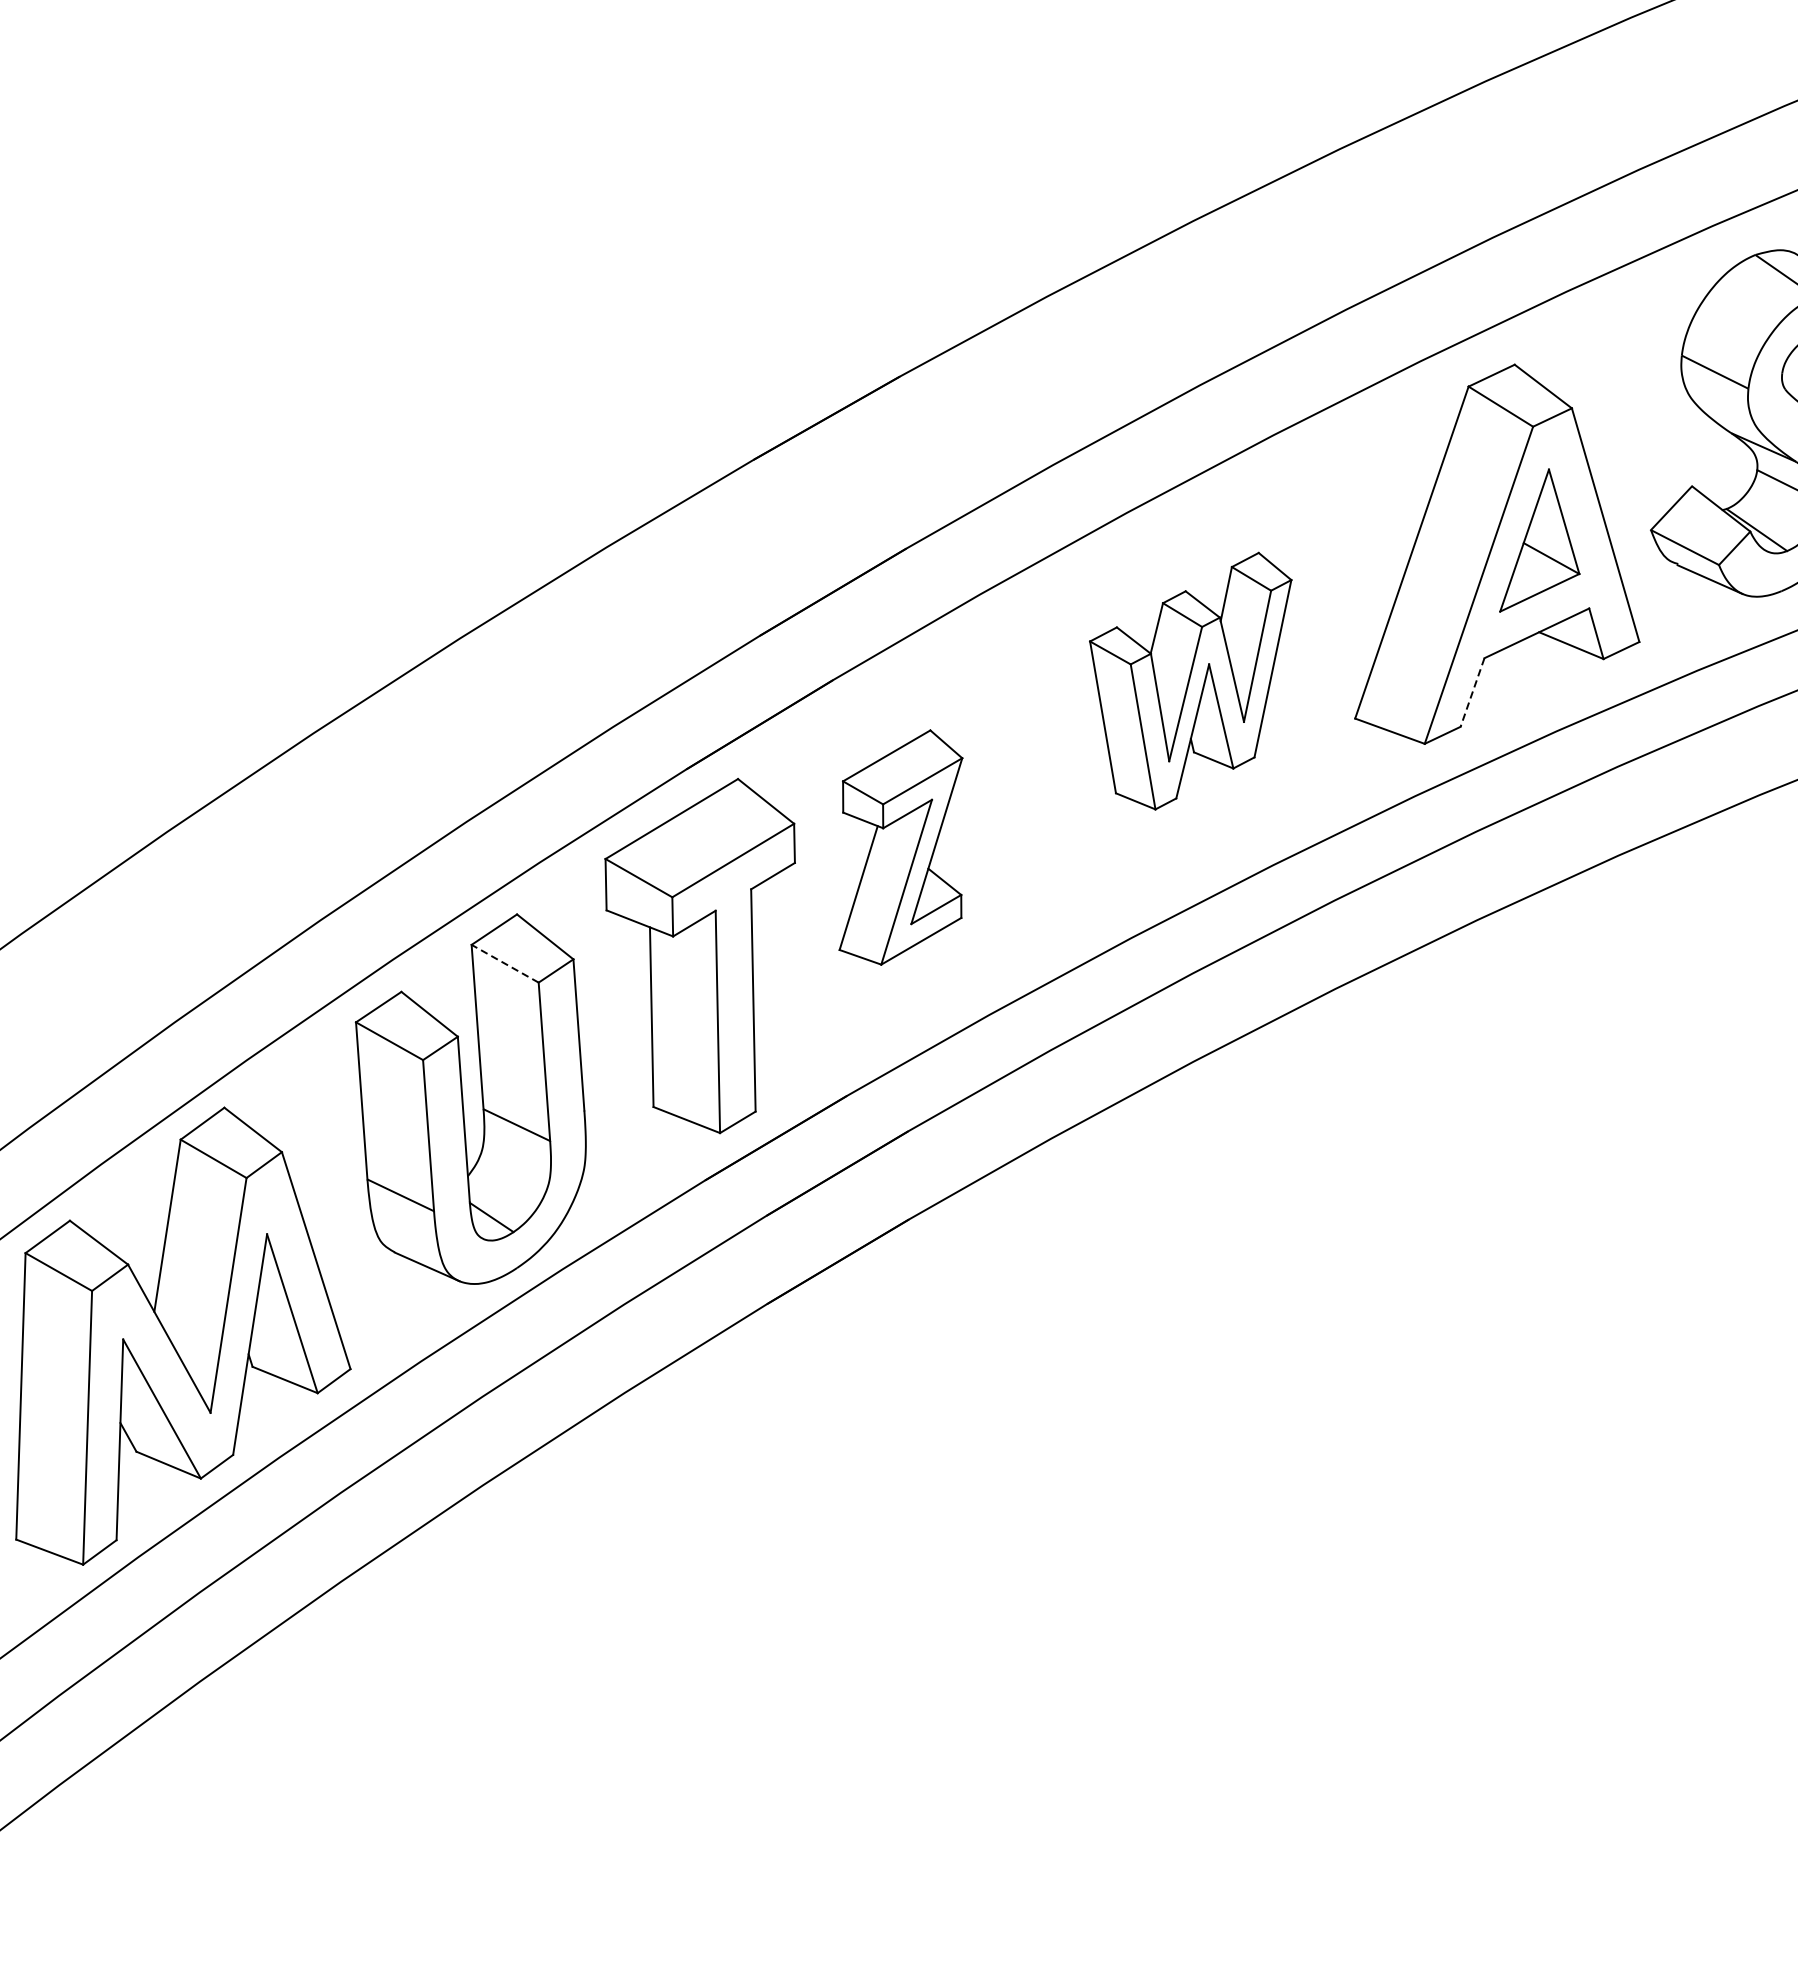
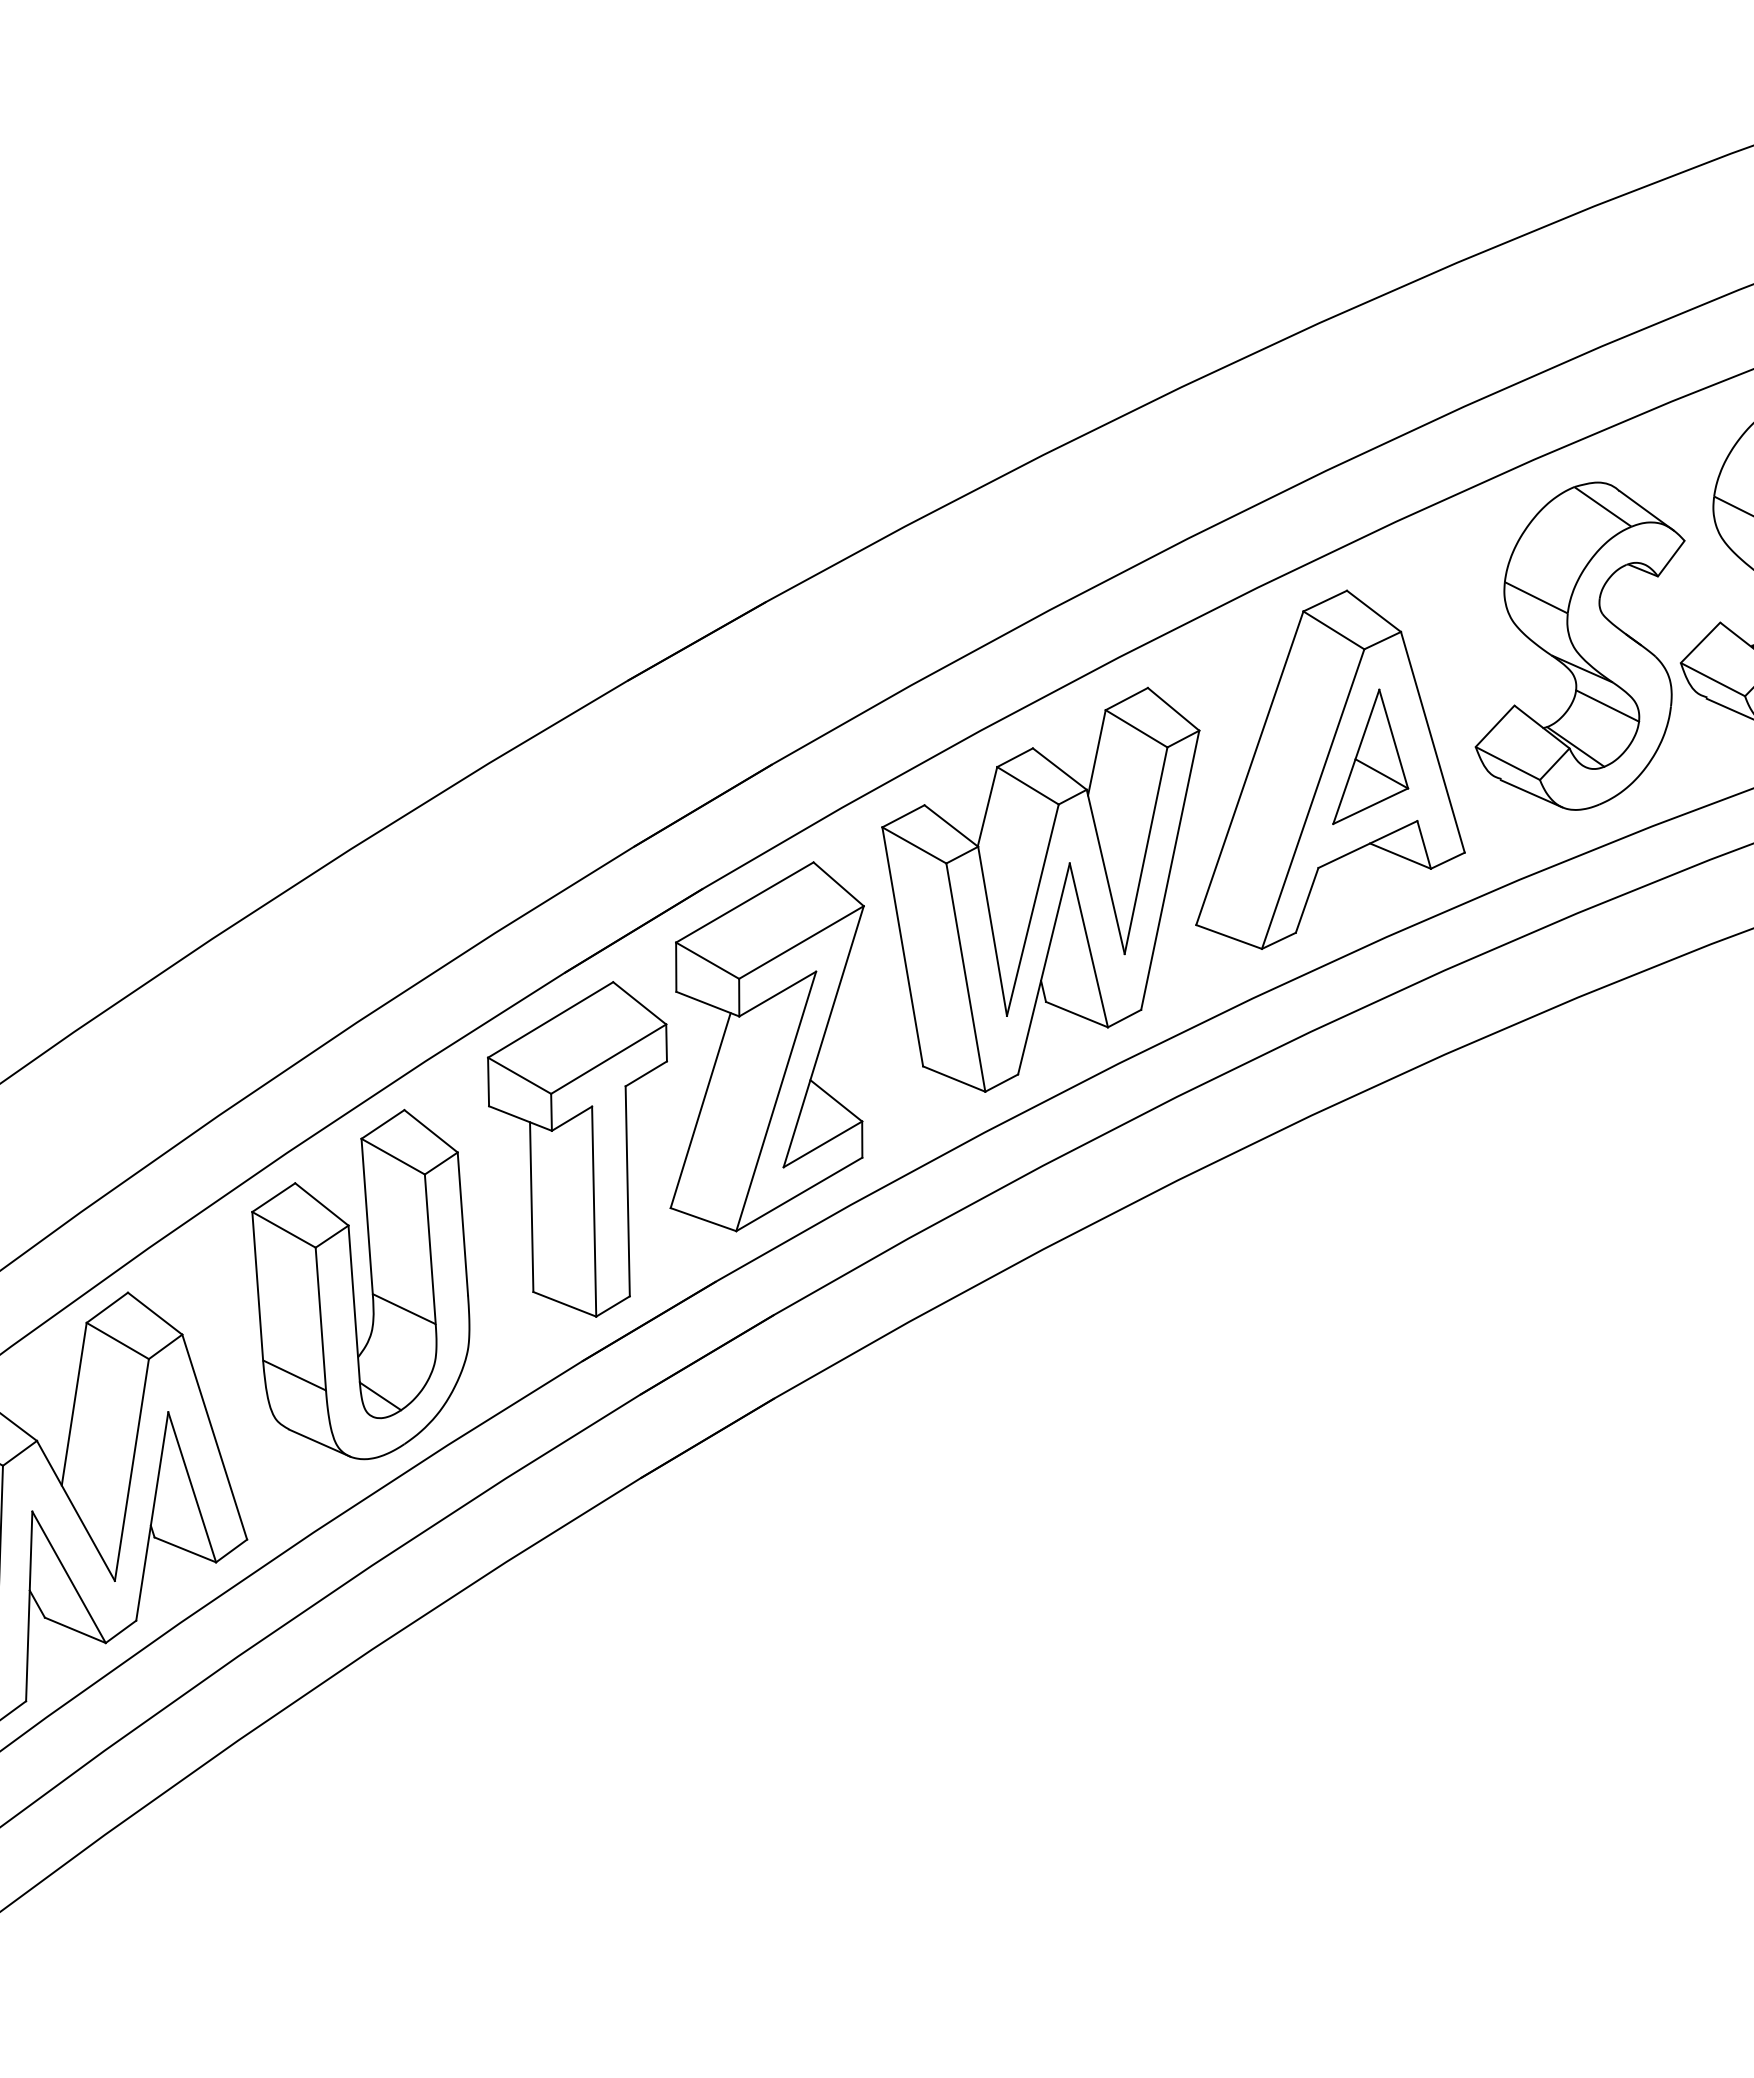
part: (1190, 680) -> (1040, 889), size x1.67
line: (1471, 692) -> (1306, 900), dashed -> solid
part: (900, 847) -> (766, 1046), size x1.67
line: (504, 963) -> (392, 1156), dashed -> solid

